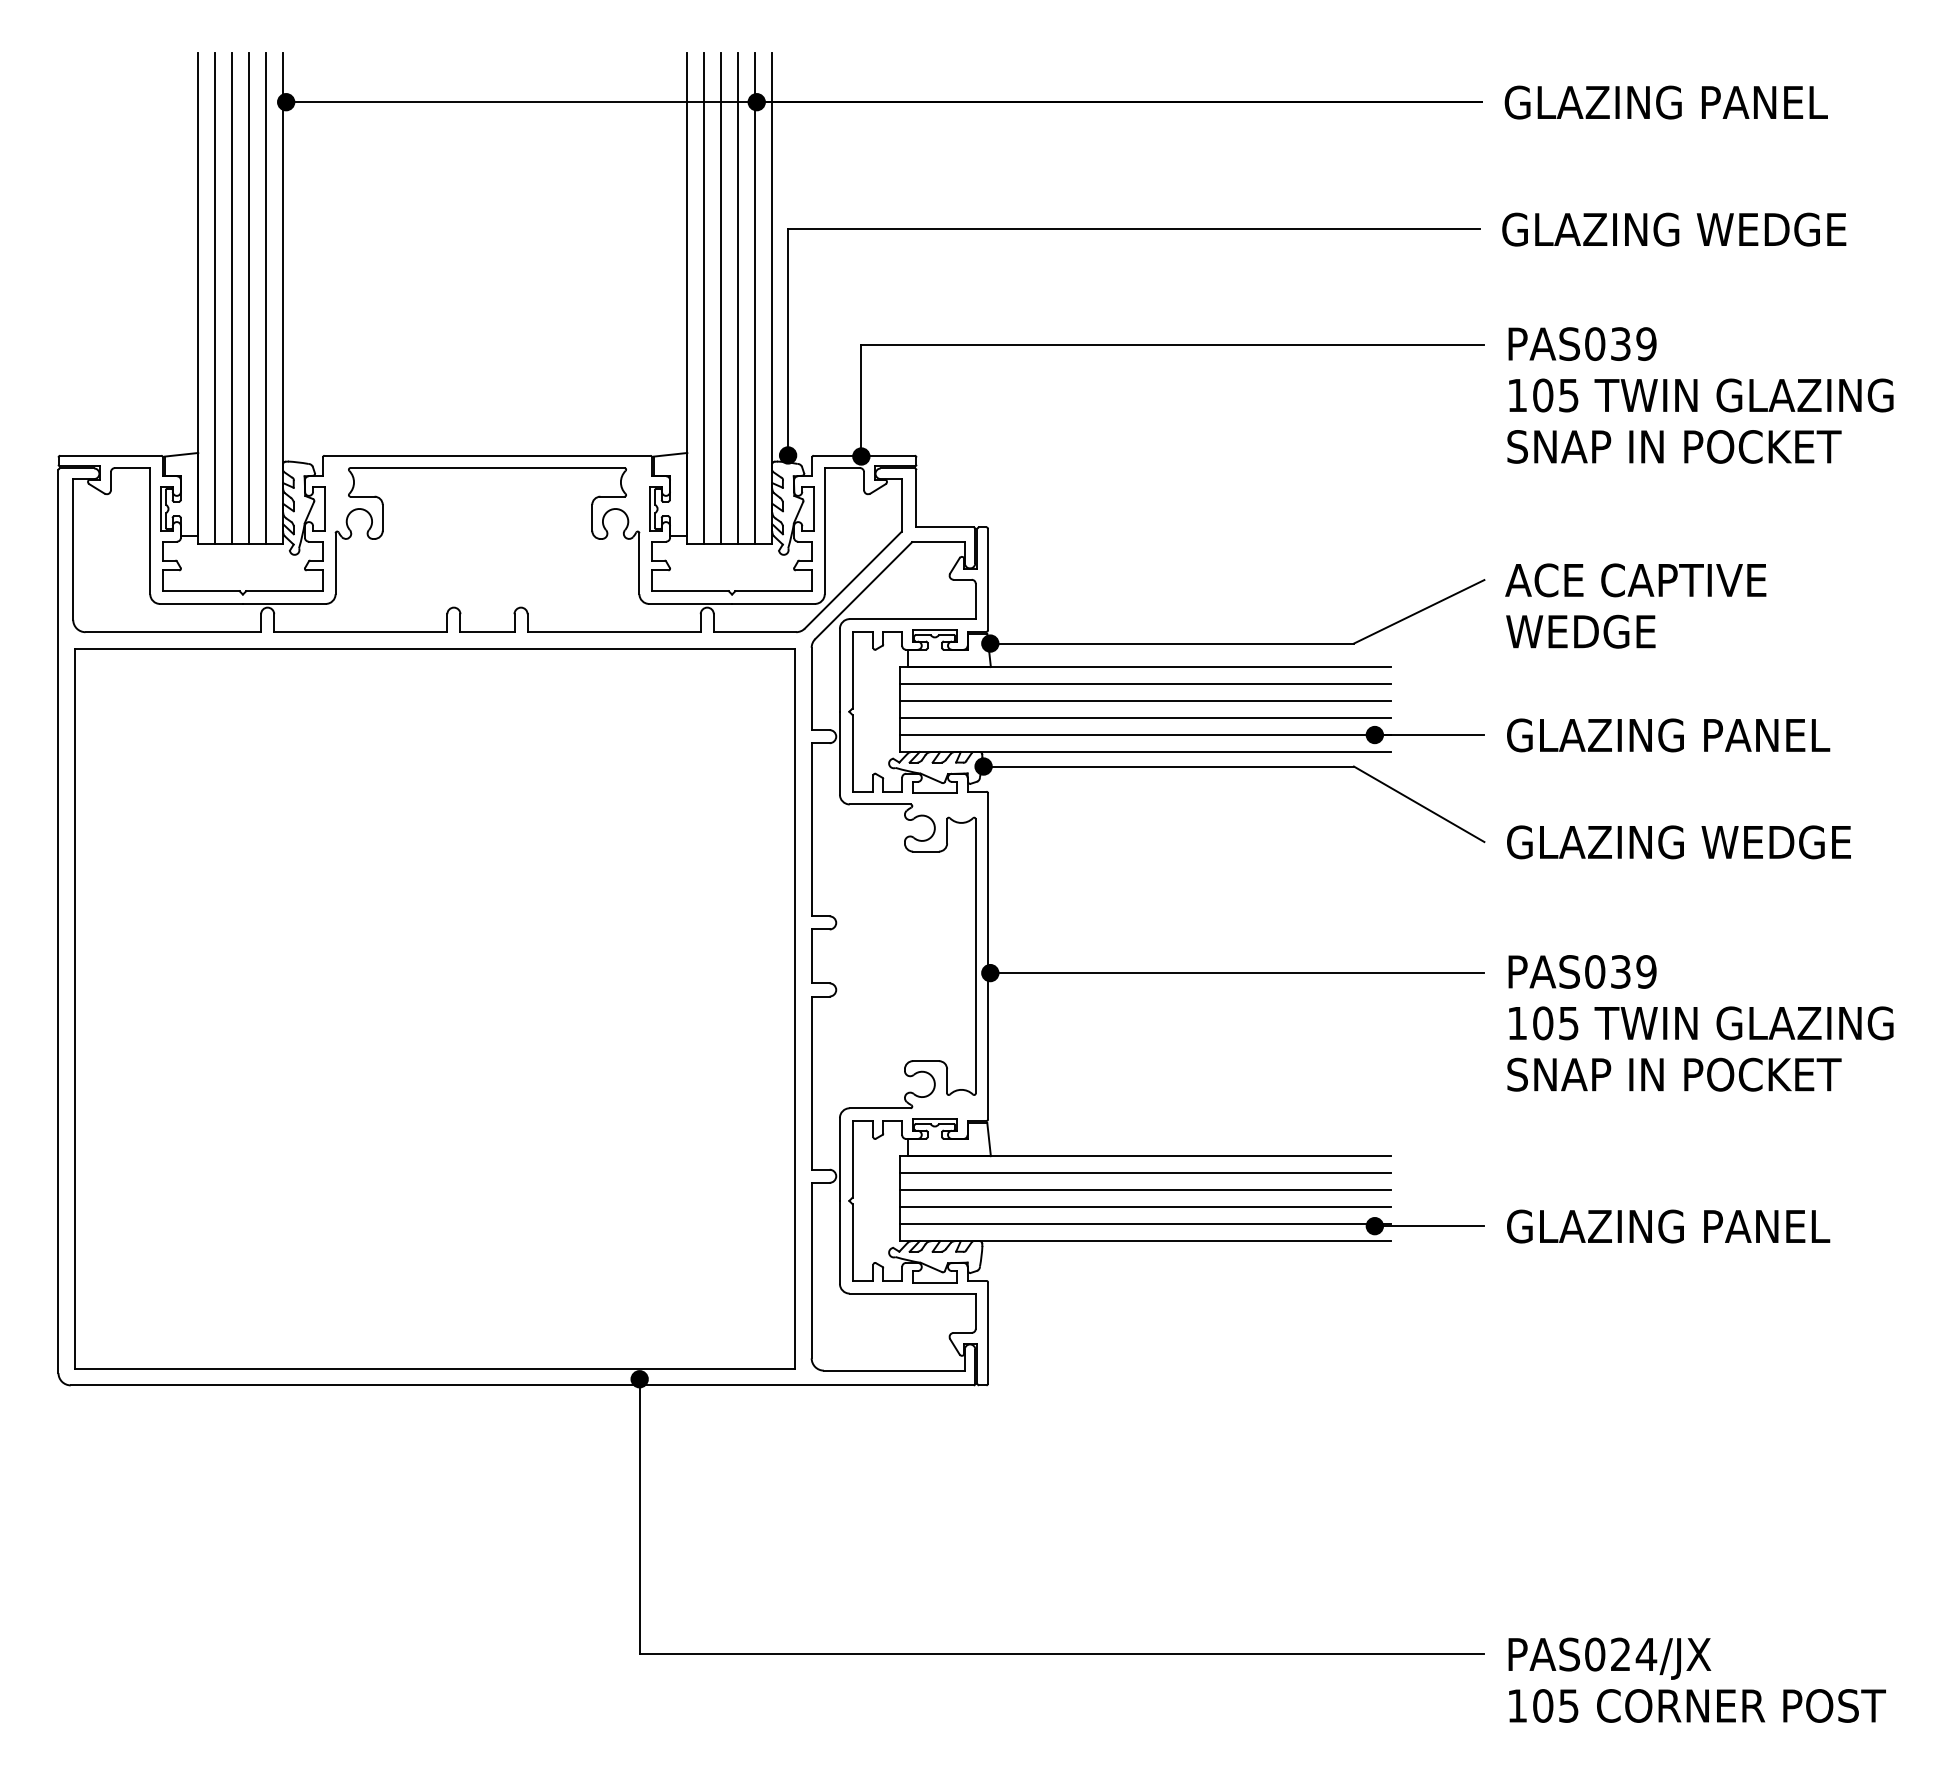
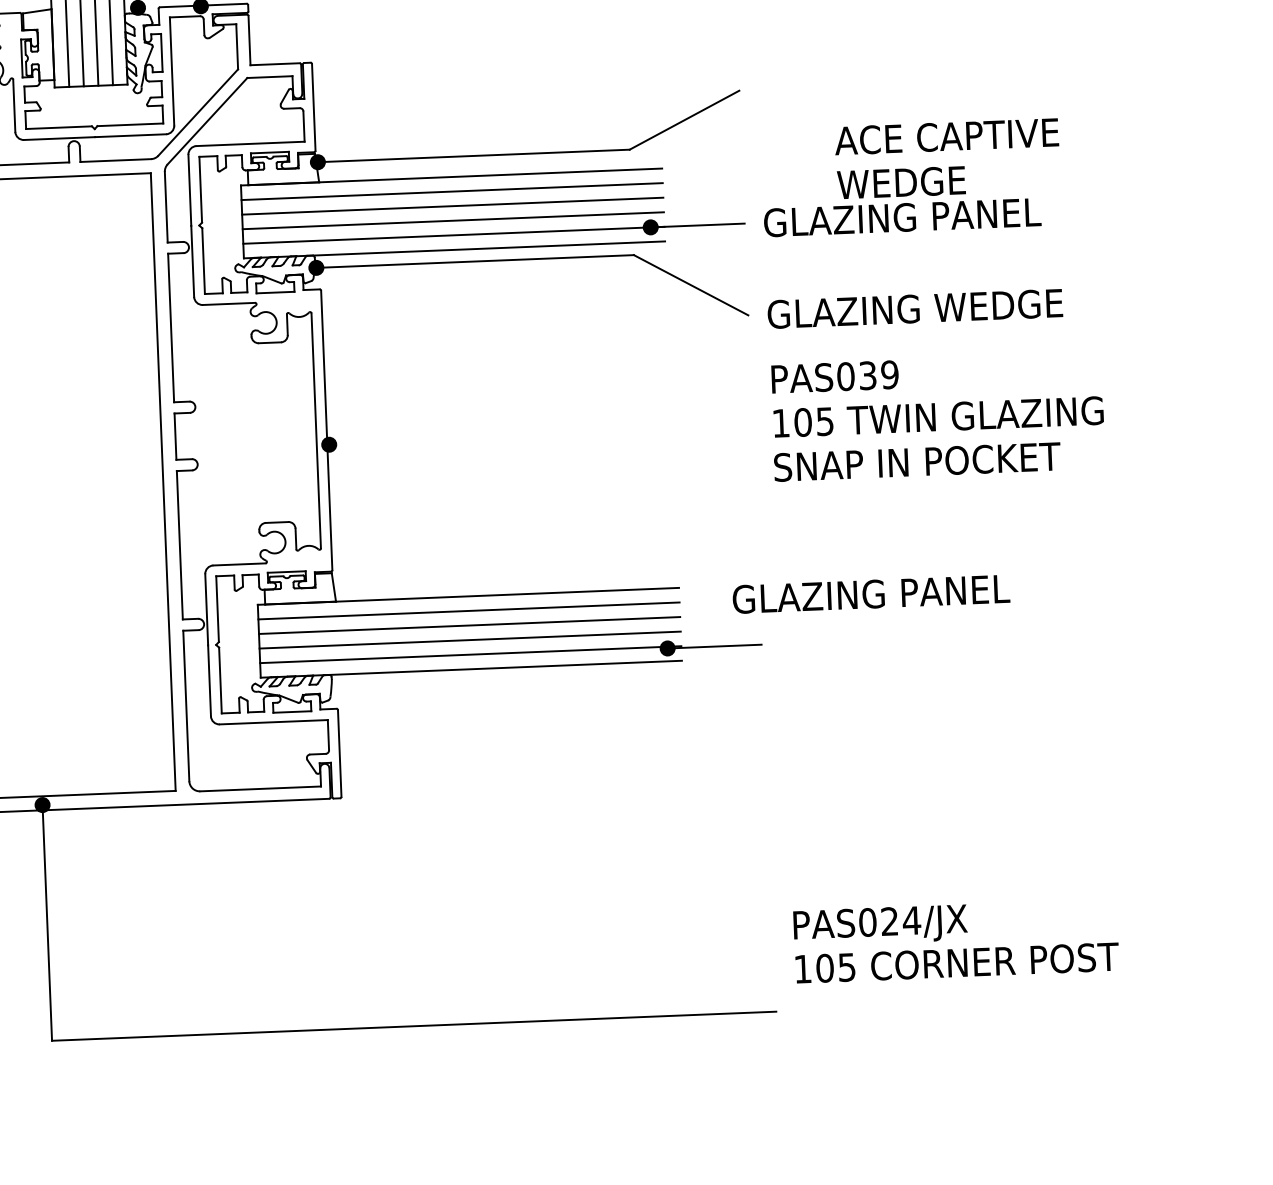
text: (1635, 605) -> (947, 158), moved
line: (1237, 973) -> (541, 436), removed
text: (1700, 1023) -> (938, 417), moved
text: (1668, 1226) -> (871, 594), moved
text: (1696, 1679) -> (955, 940), moved

